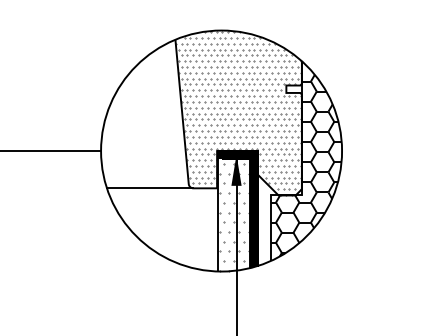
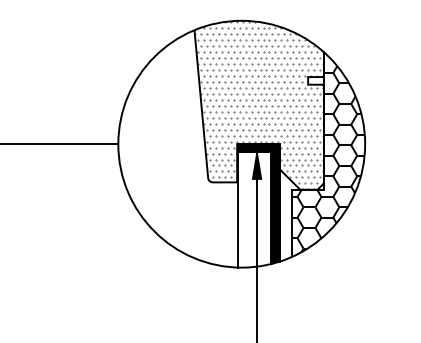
line: (149, 188) -> (167, 182), removed
hatch: (233, 217) -> (253, 212), removed

